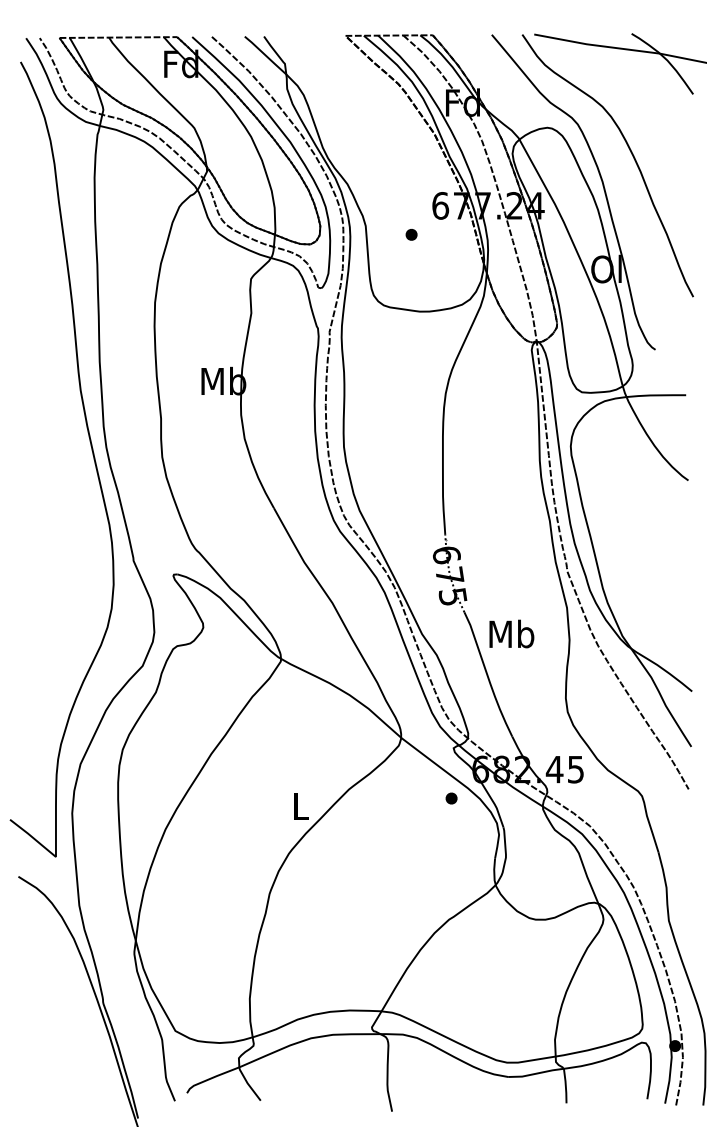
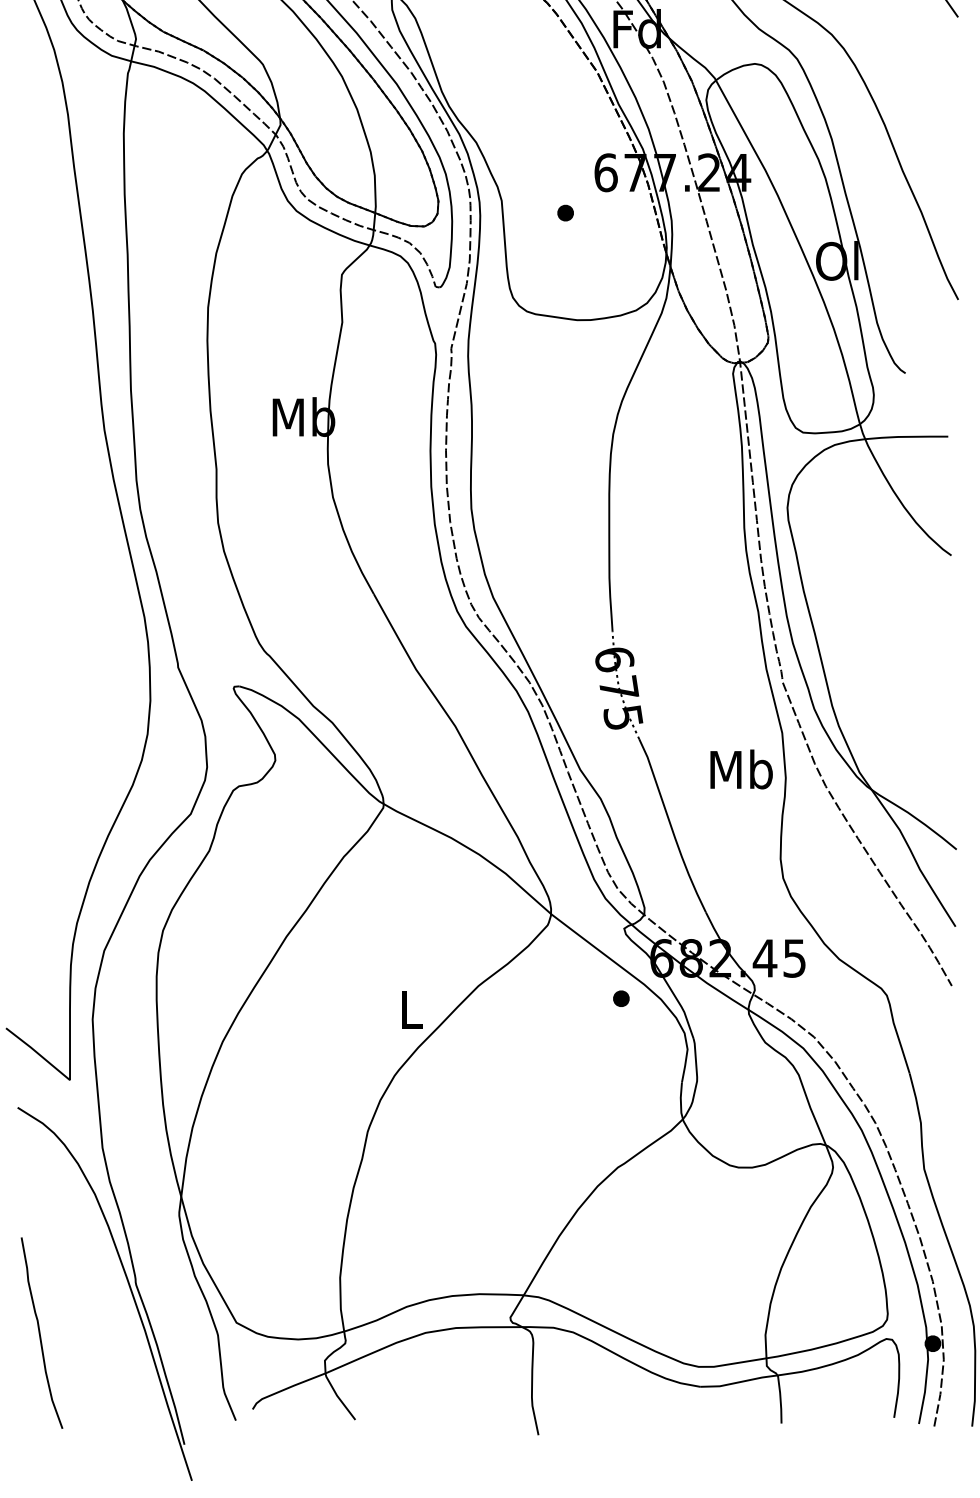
text: (511, 633) -> (741, 768), moved
curve: (35, 1038) -> (41, 1333), added

